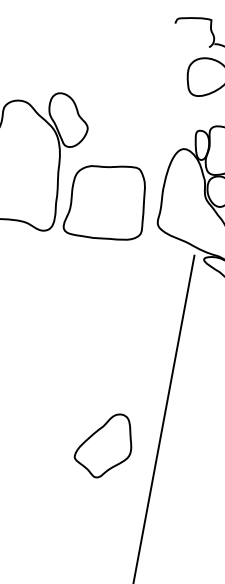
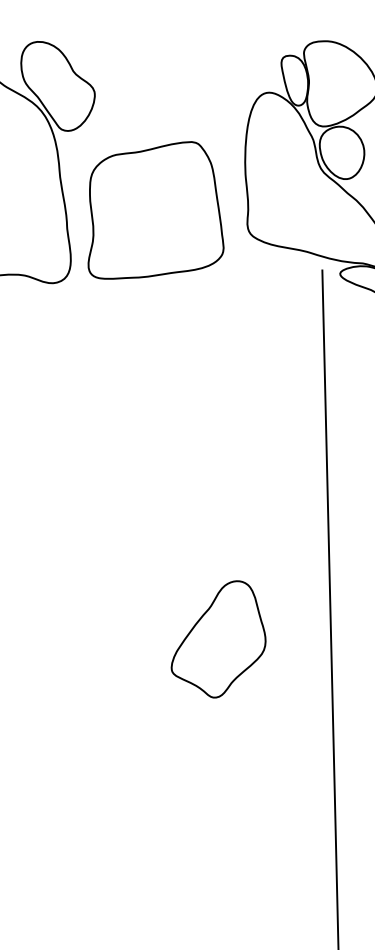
part: (102, 445) -> (215, 640), moved

